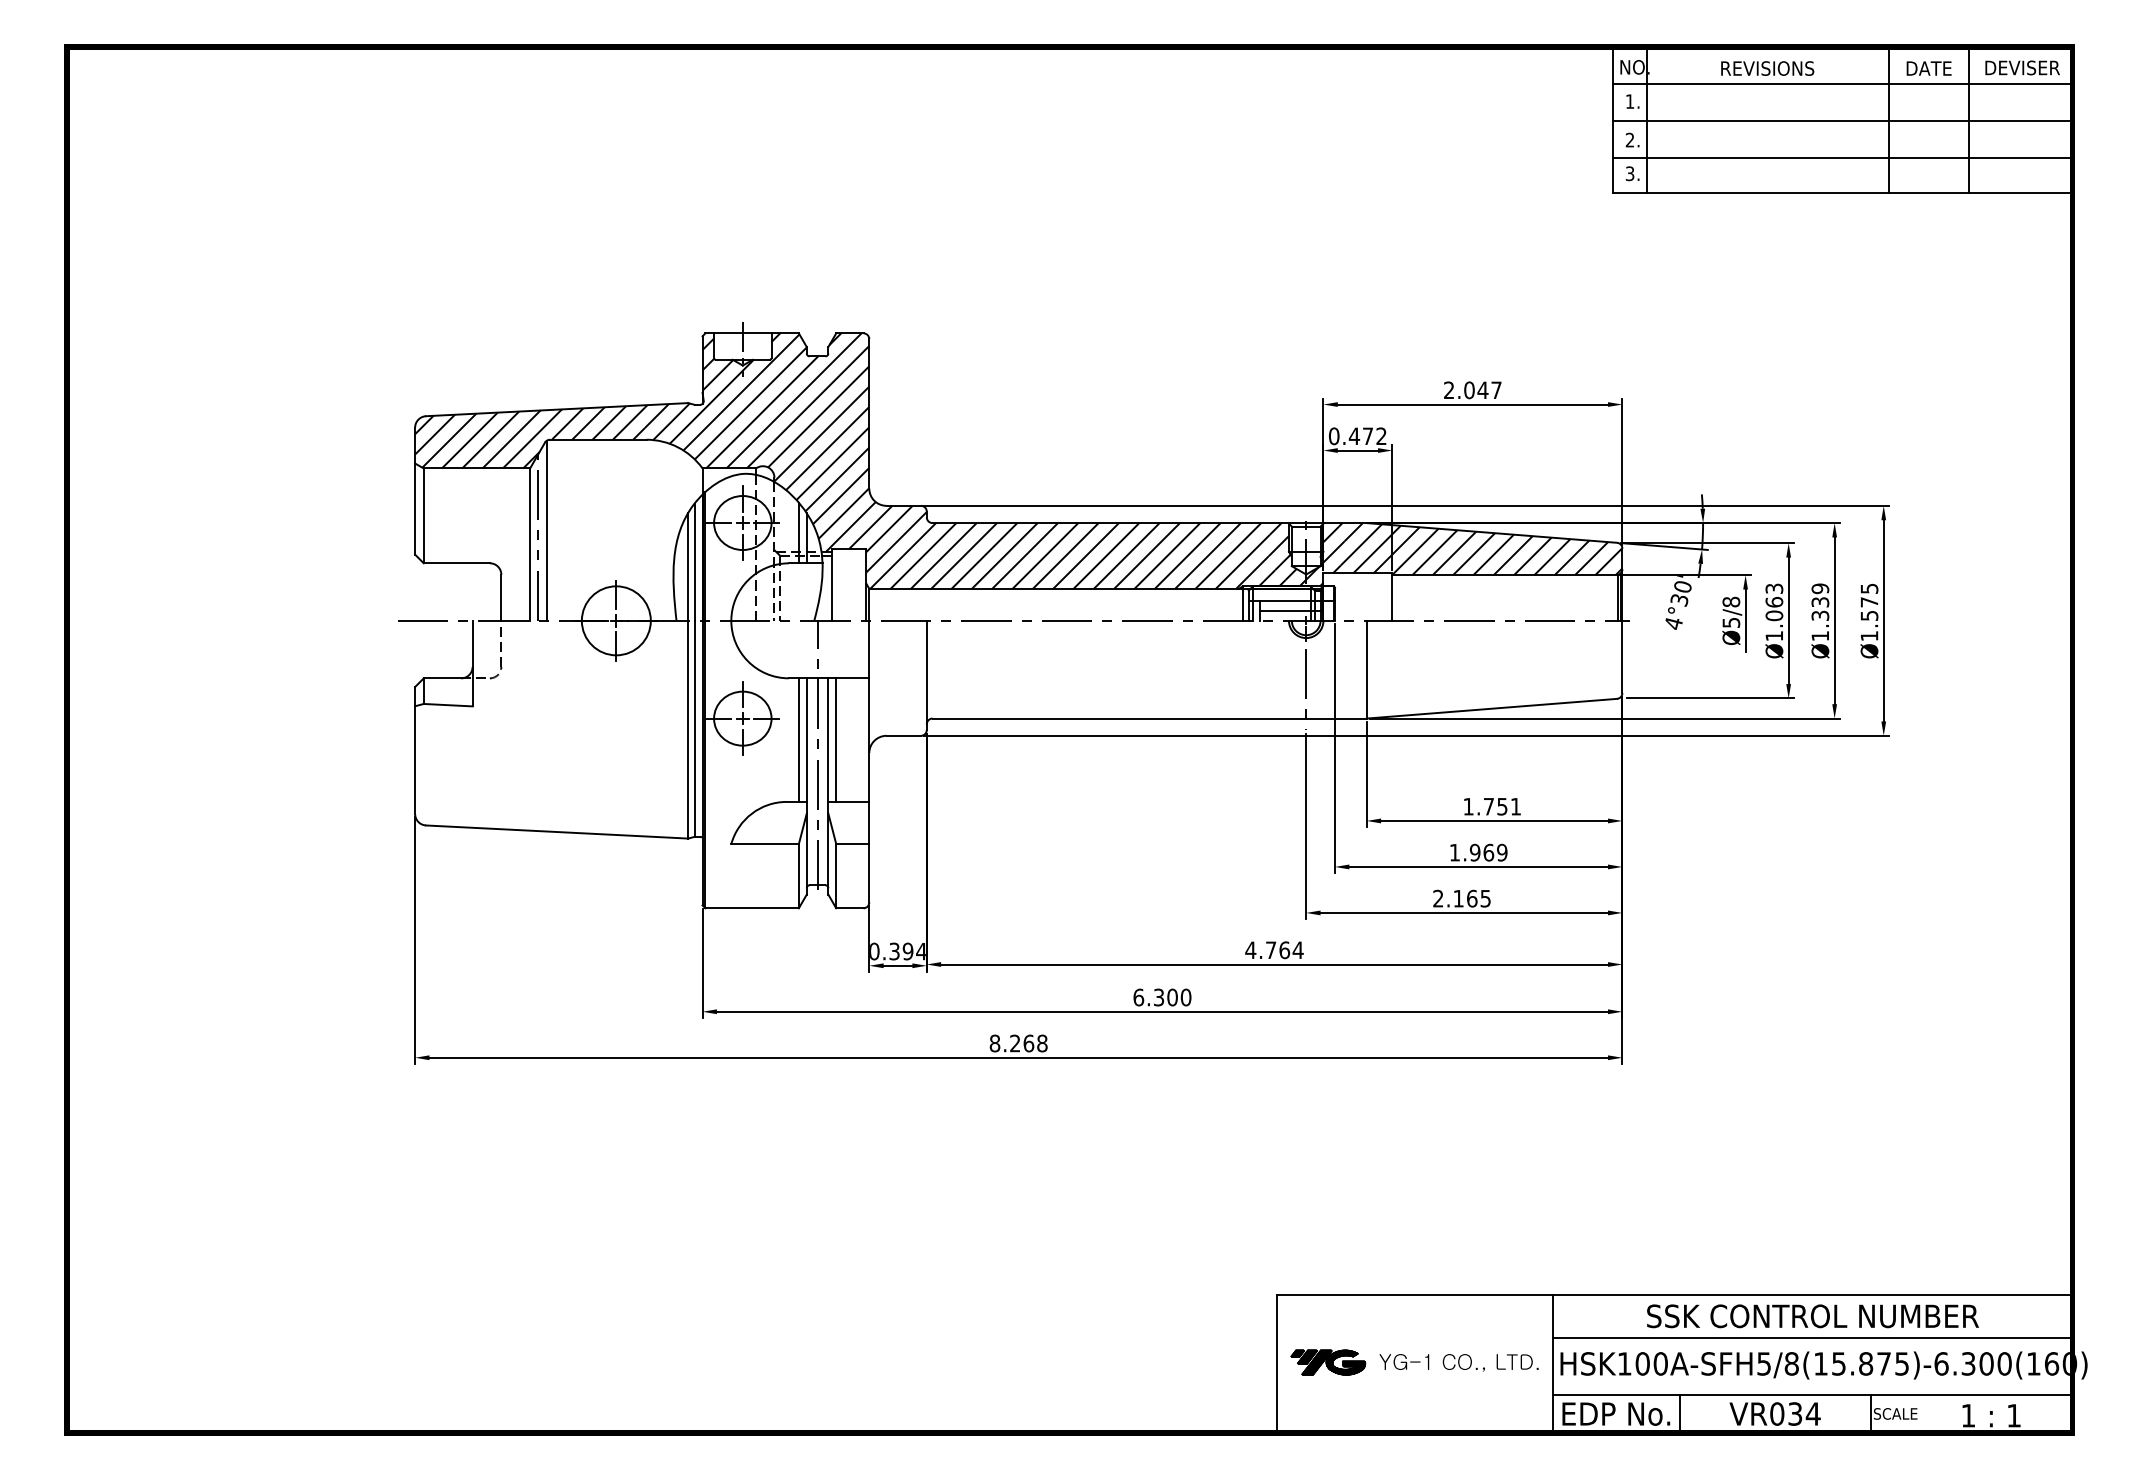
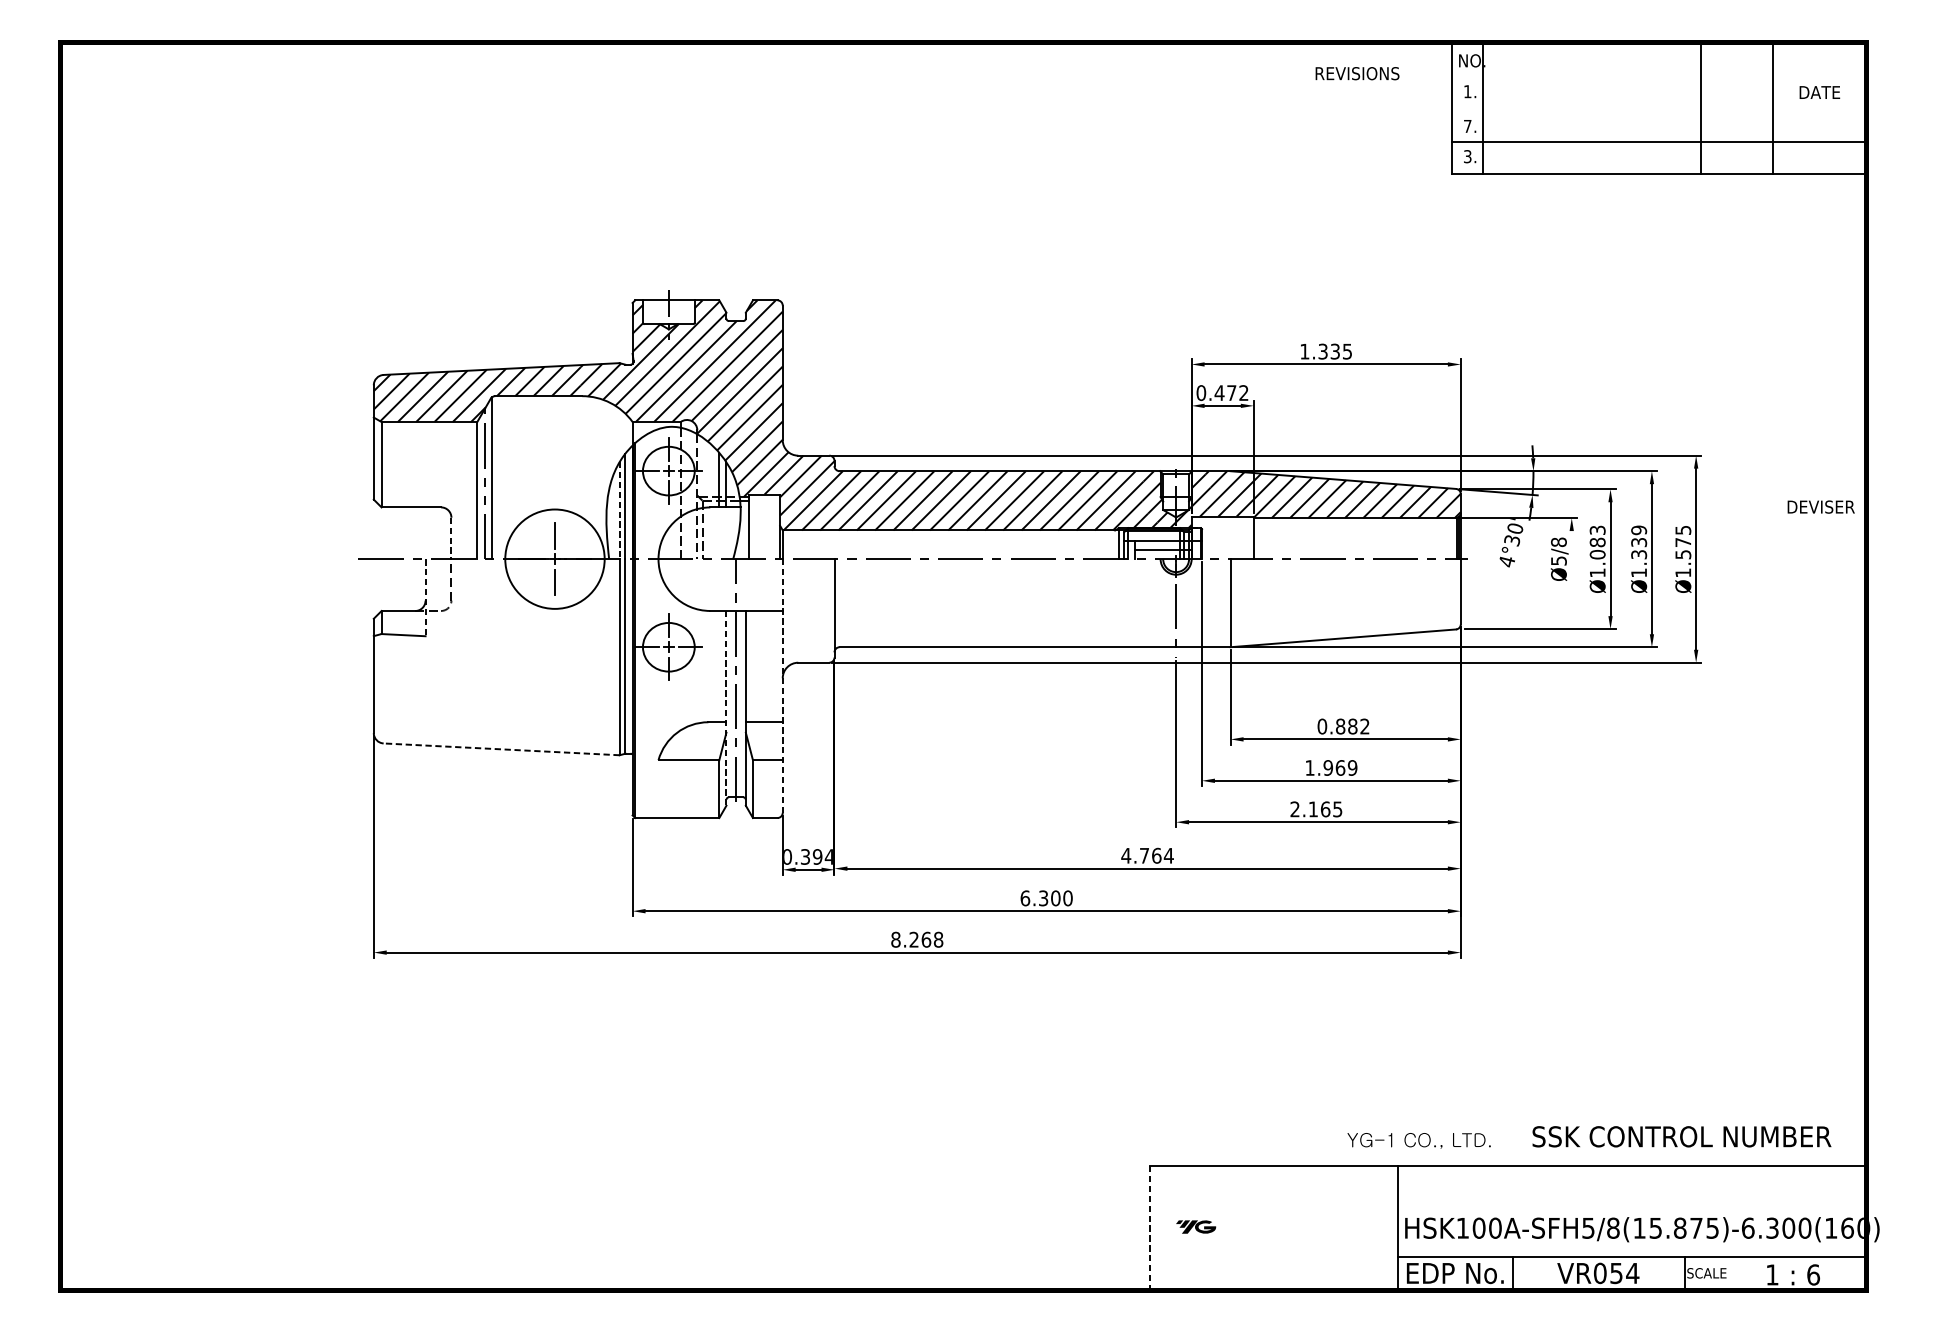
text: (2022, 67) -> (1821, 506), moved
text: (1767, 68) -> (1357, 73), moved
text: (1928, 68) -> (1819, 92), moved
line: (1842, 84) -> (1659, 76), removed
line: (1842, 120) -> (1659, 108), removed
text: (1629, 139) -> (1467, 125), 2. -> 7.
text: (1472, 390) -> (1325, 351), 2.047 -> 1.335
line: (688, 566) -> (619, 510), solid -> dashed
line: (501, 598) -> (451, 539), solid -> dashed
text: (1774, 601) -> (1597, 541), Ø1.063 -> Ø1.083
circle: (615, 620) -> (554, 558), size x1.6
line: (1745, 620) -> (1571, 558), removed
line: (472, 663) -> (425, 597), solid -> dashed
line: (798, 739) -> (718, 666), removed
line: (836, 739) -> (753, 666), removed
line: (869, 761) -> (782, 685), solid -> dashed
line: (806, 786) -> (726, 708), solid -> dashed
text: (1491, 806) -> (1342, 726), 1.751 -> 0.882
line: (556, 832) -> (501, 749), solid -> dashed
text: (1812, 1316) -> (1681, 1136), moved
line: (1812, 1337) -> (1631, 1204), removed
part: (1328, 1362) -> (1196, 1226), size x0.6
text: (1458, 1362) -> (1418, 1140), moved
line: (1277, 1363) -> (1150, 1227), solid -> dashed
text: (1795, 1413) -> (1616, 1272), VR034 -> VR054
text: (2014, 1415) -> (1813, 1274), 1 -> 6

